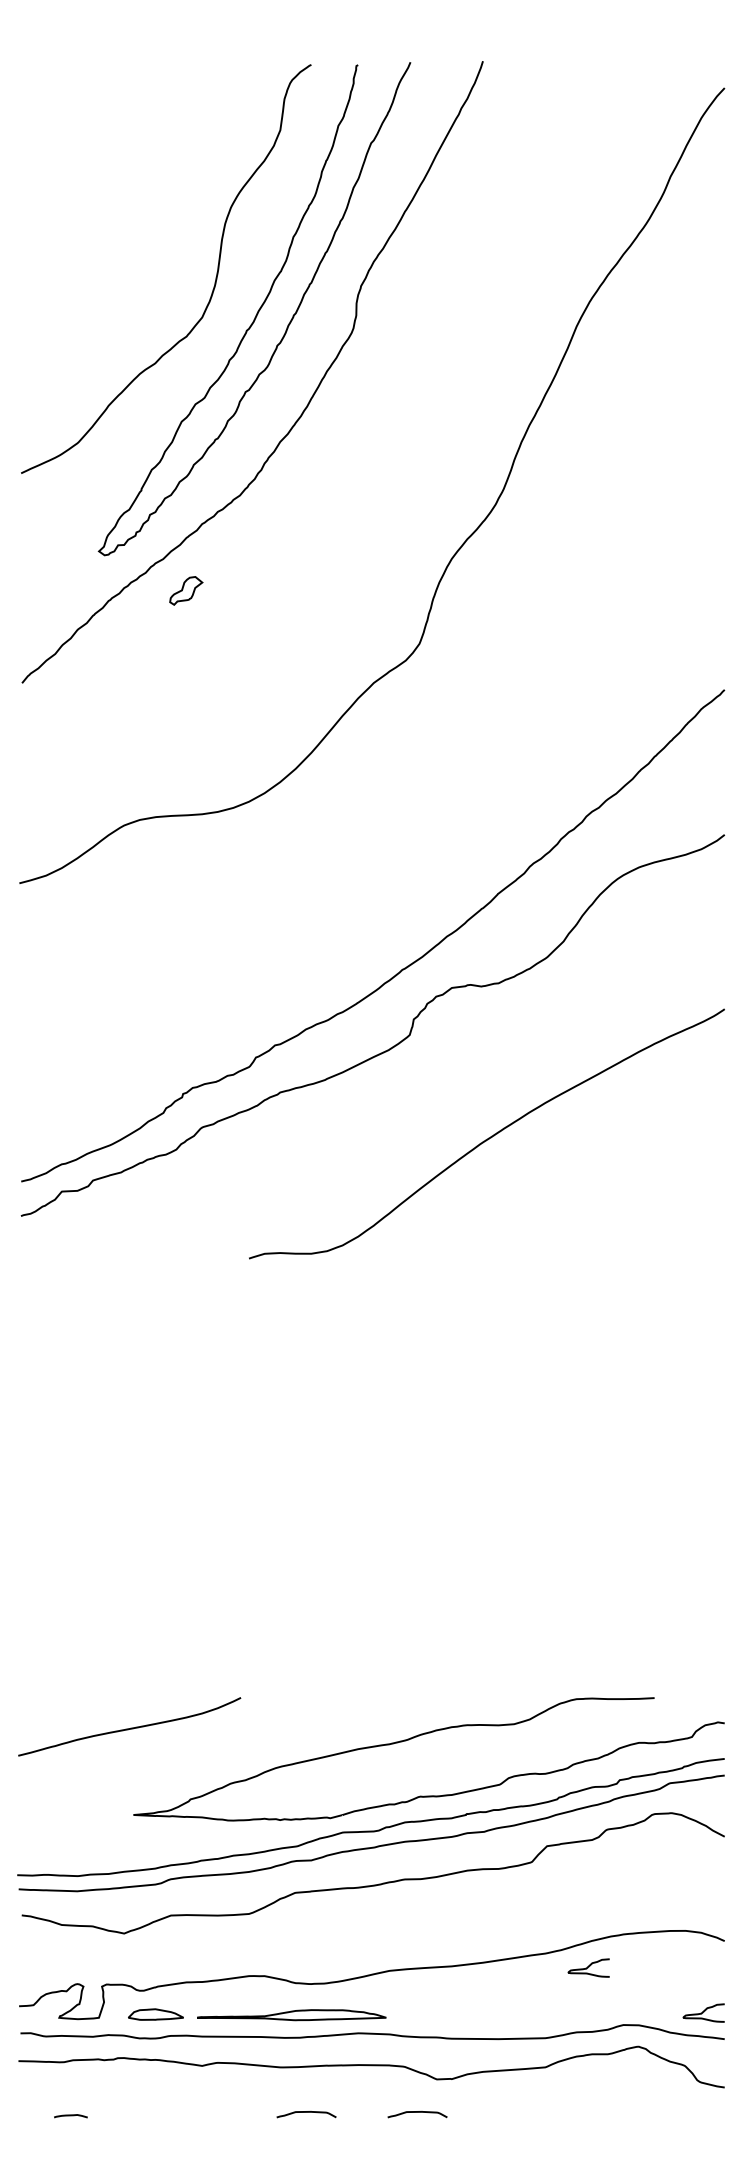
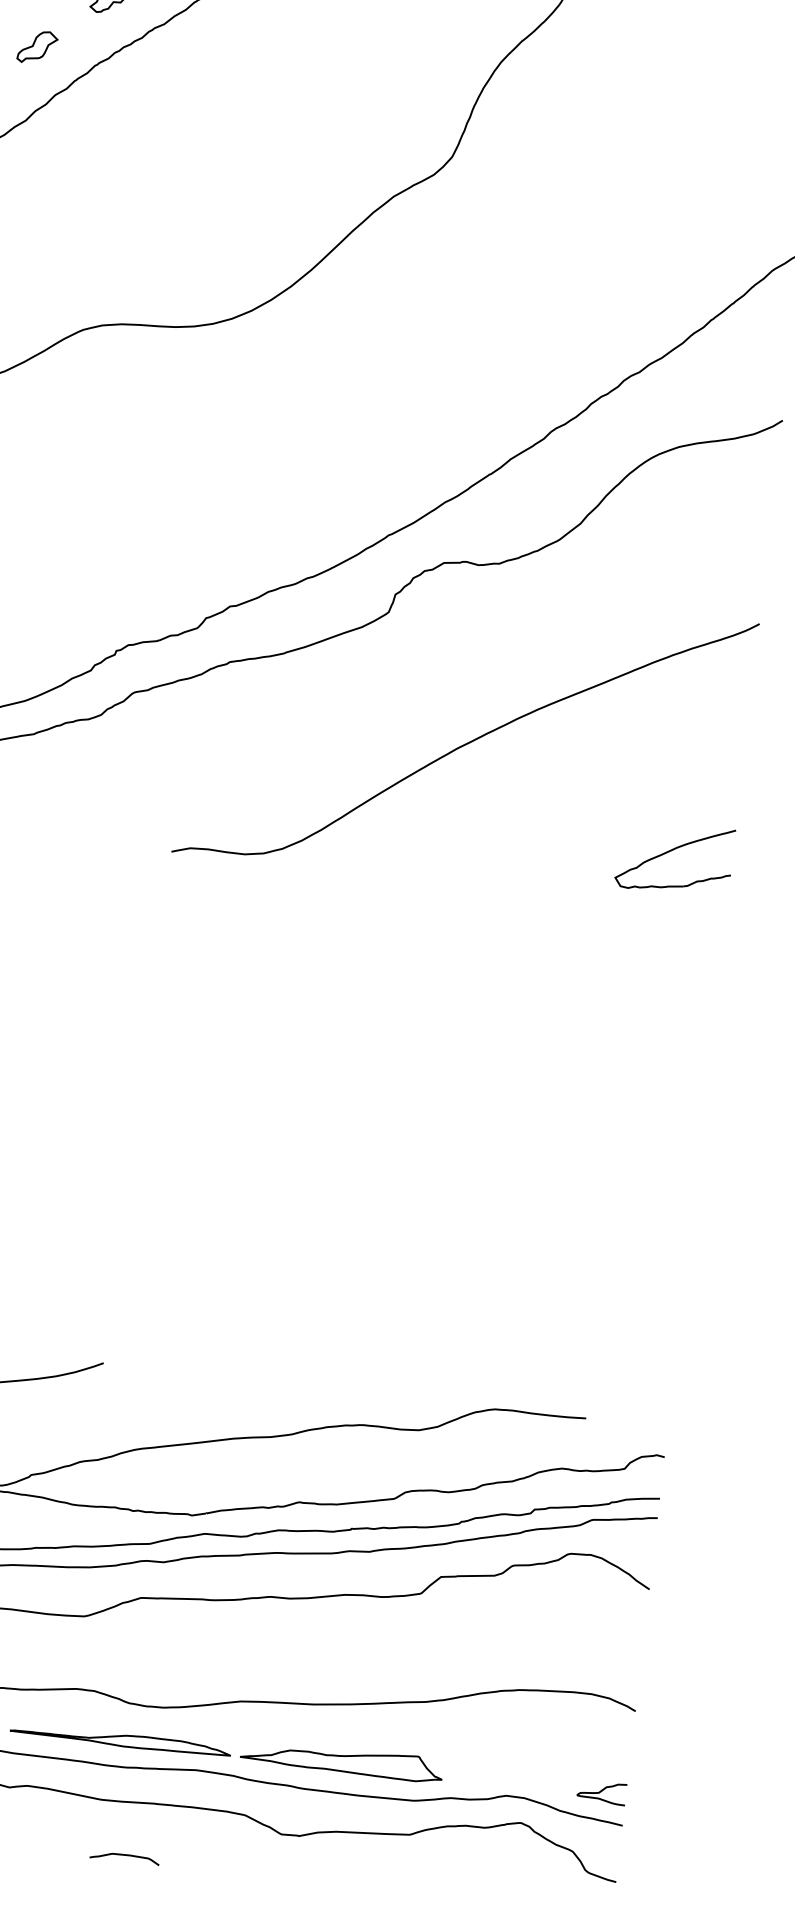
part: (186, 590) -> (37, 46), moved
part: (673, 1209) -> (673, 850), added
curve: (588, 1967) -> (473, 1723), removed
part: (480, 2010) -> (341, 1759), added
curve: (417, 2112) -> (254, 1870), removed

